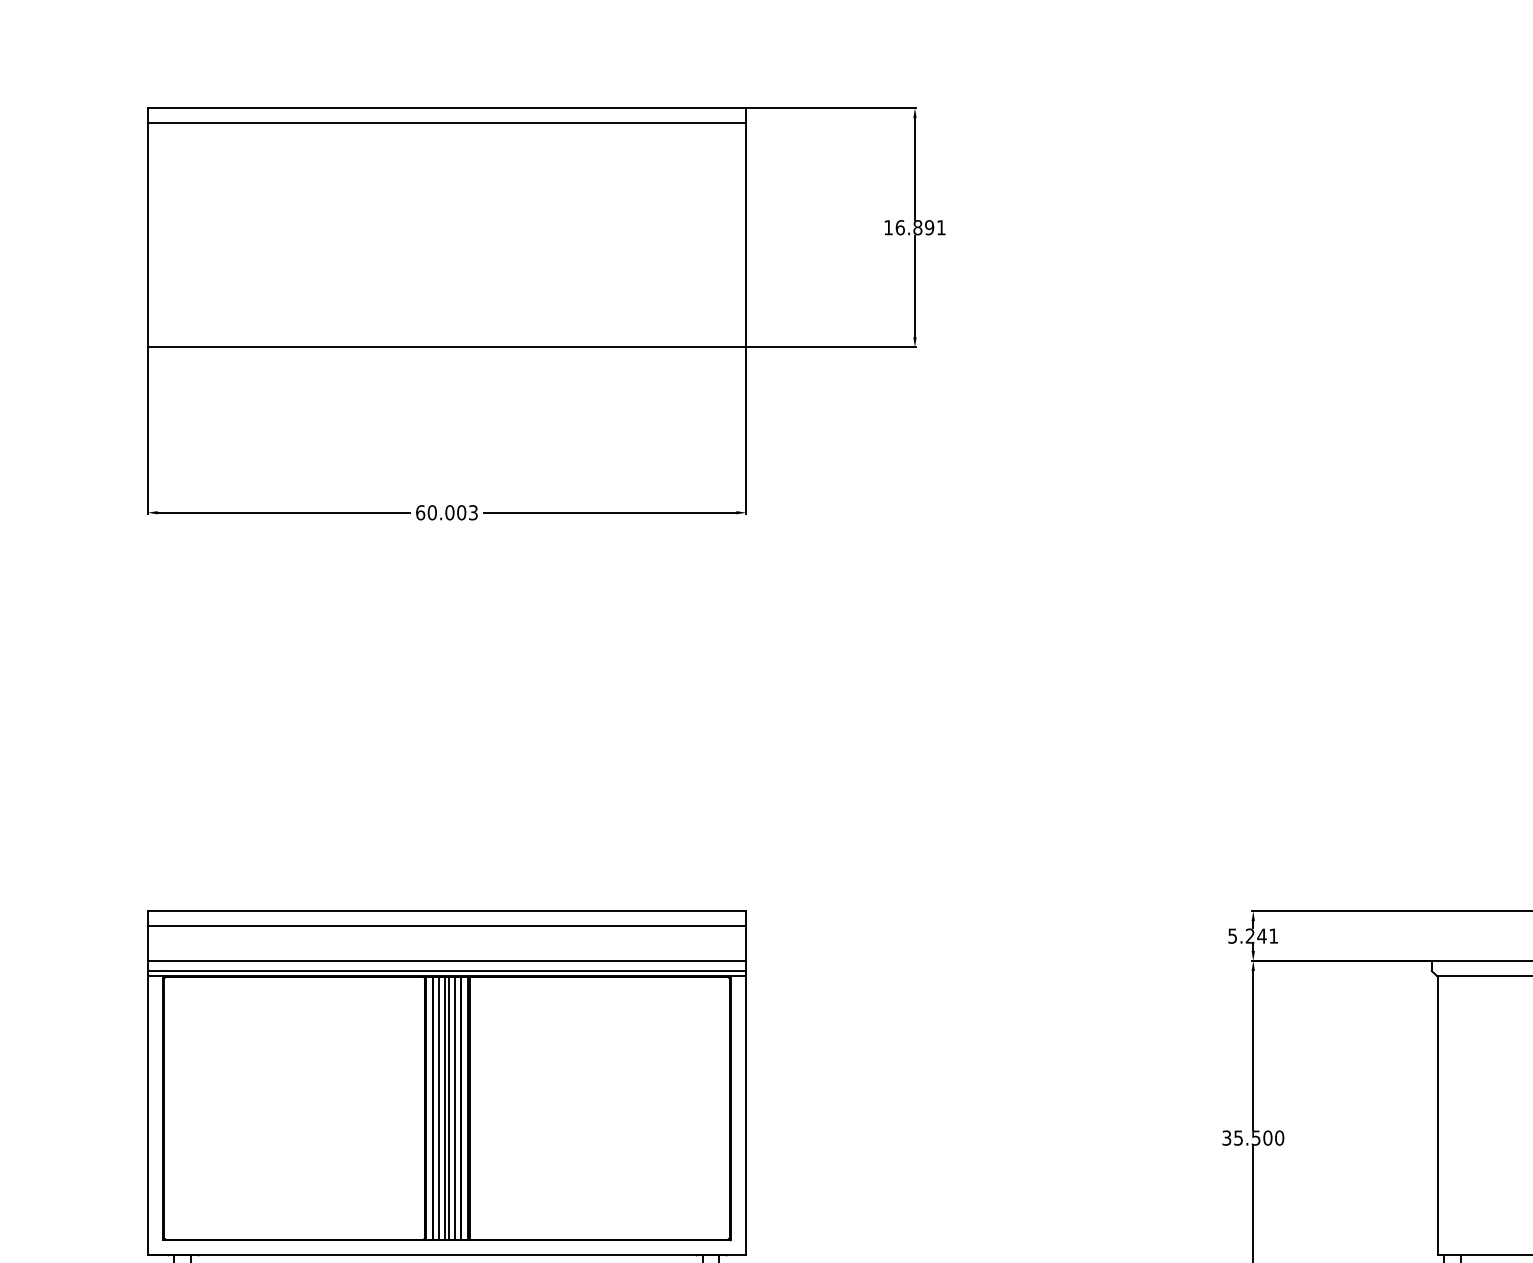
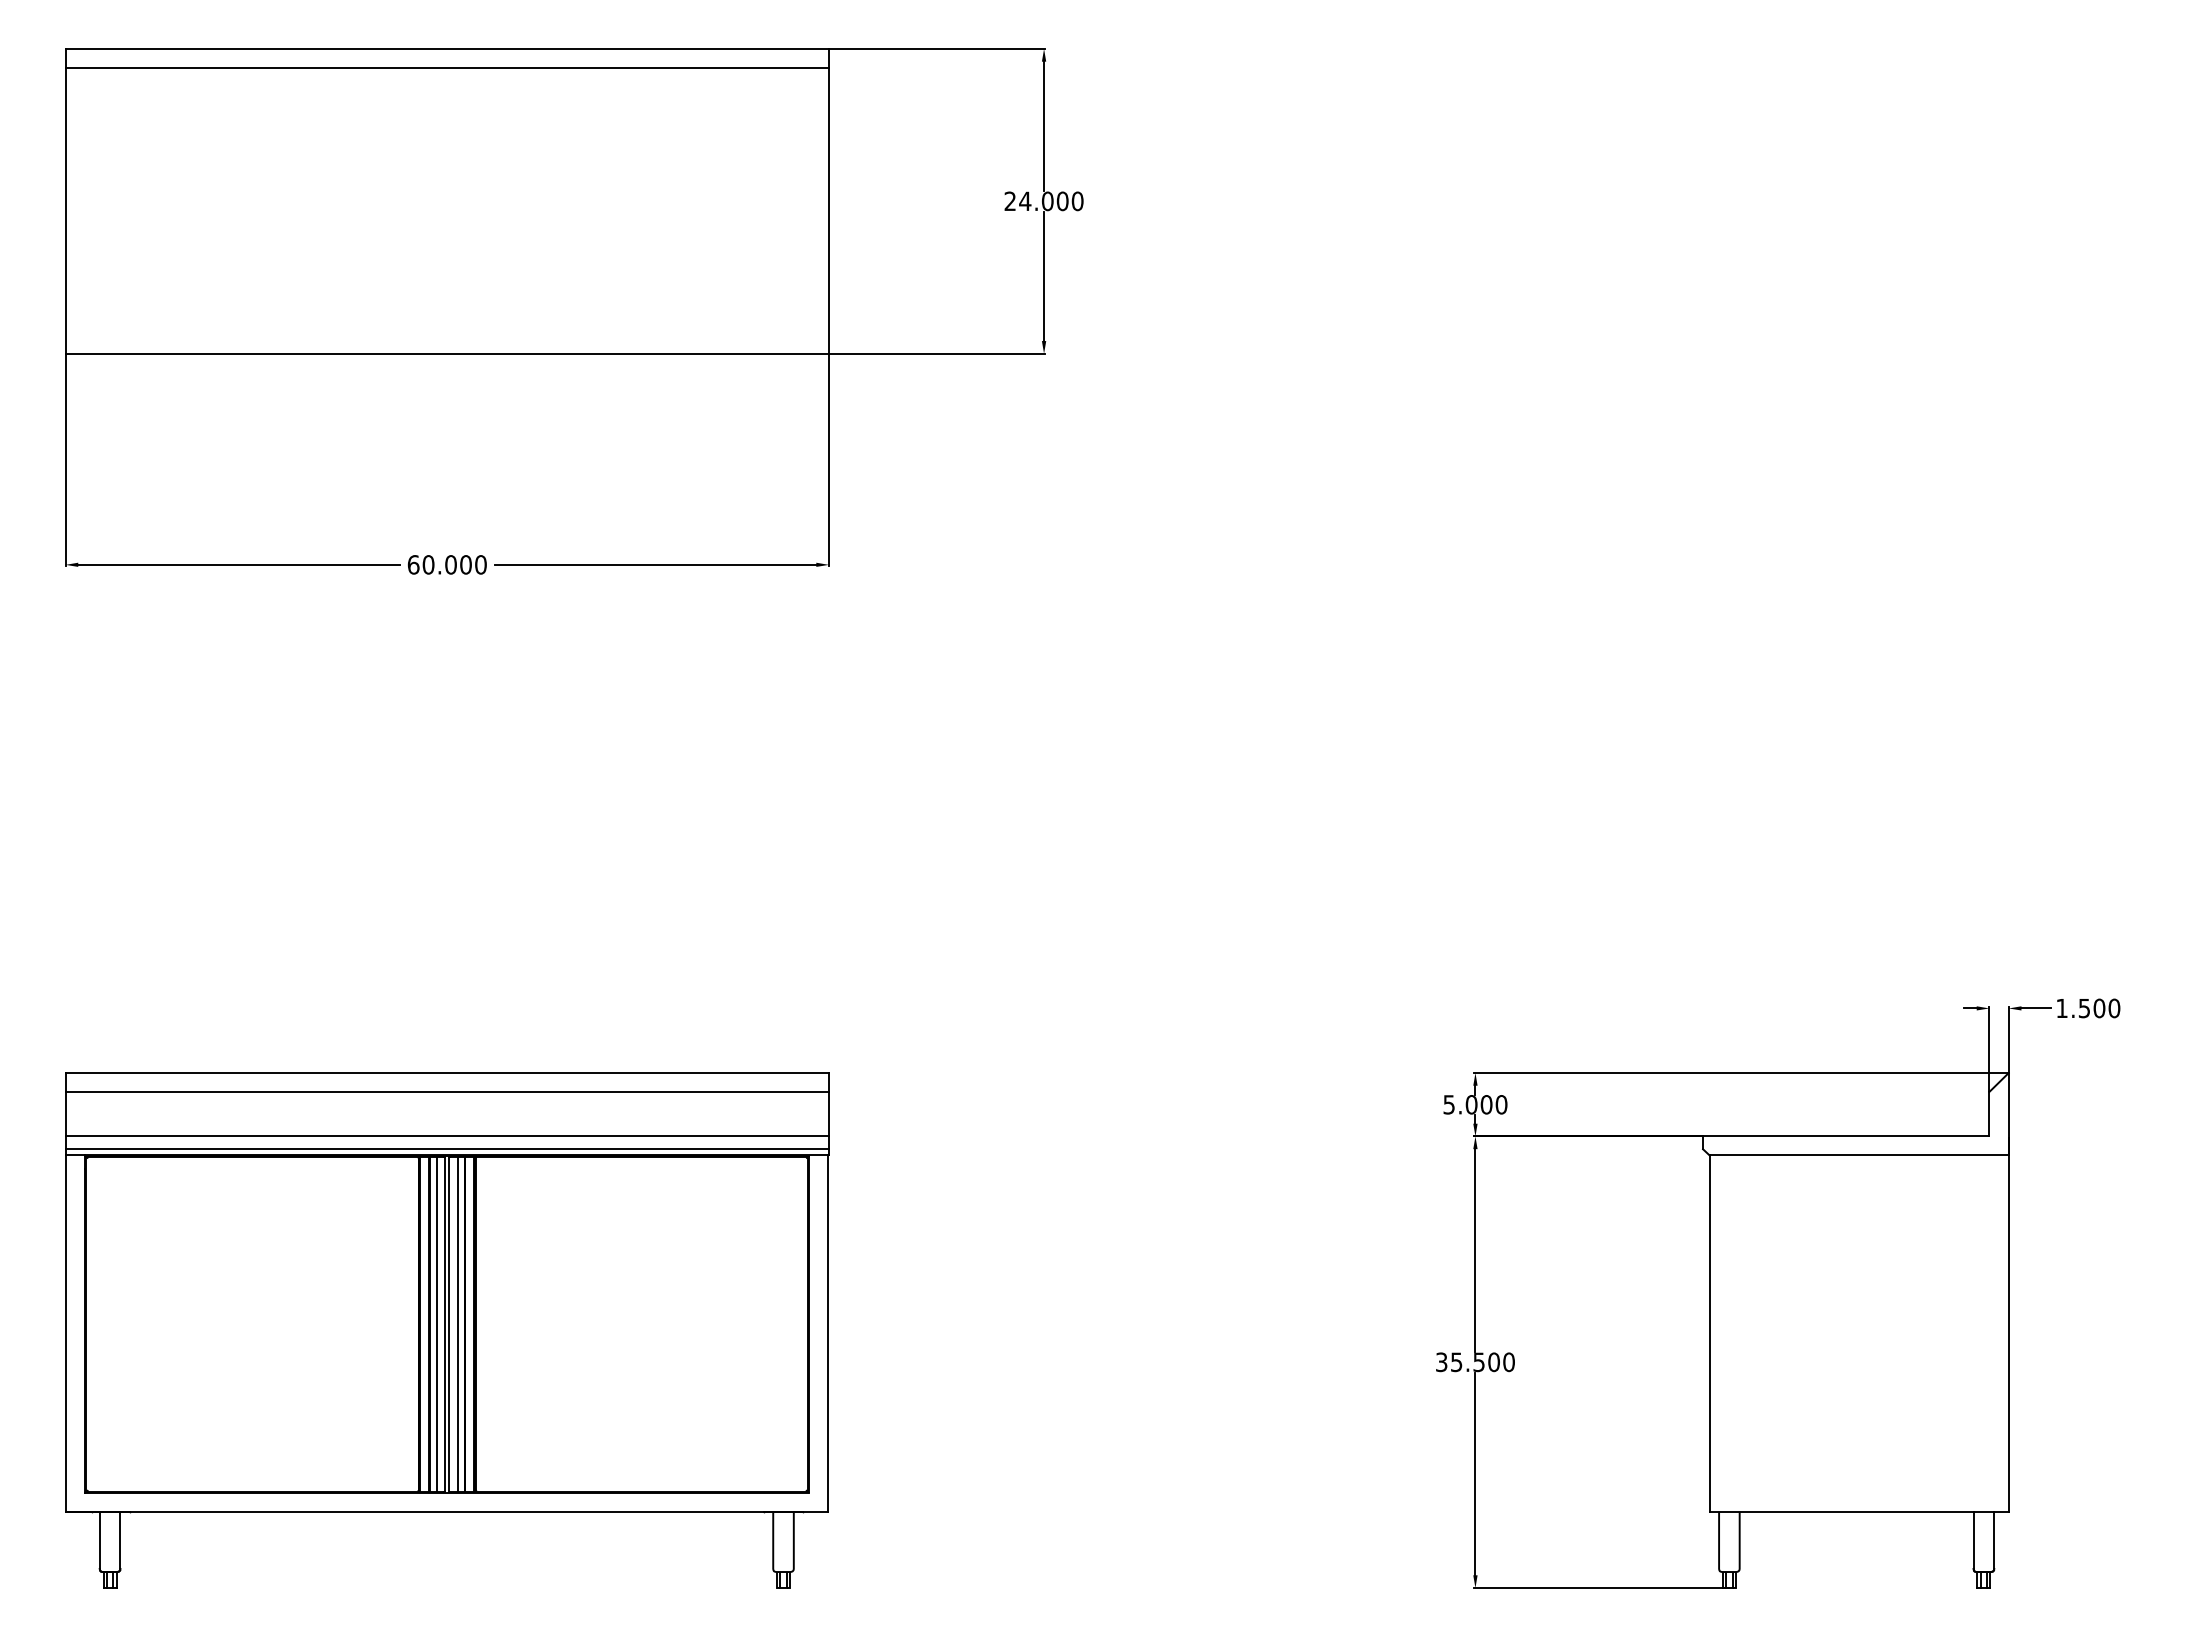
text: (914, 227) -> (1043, 201), 16.891 -> 24.000
text: (473, 512) -> (480, 564), 60.003 -> 60.000
text: (1261, 935) -> (1486, 1104), 5.241 -> 5.000

